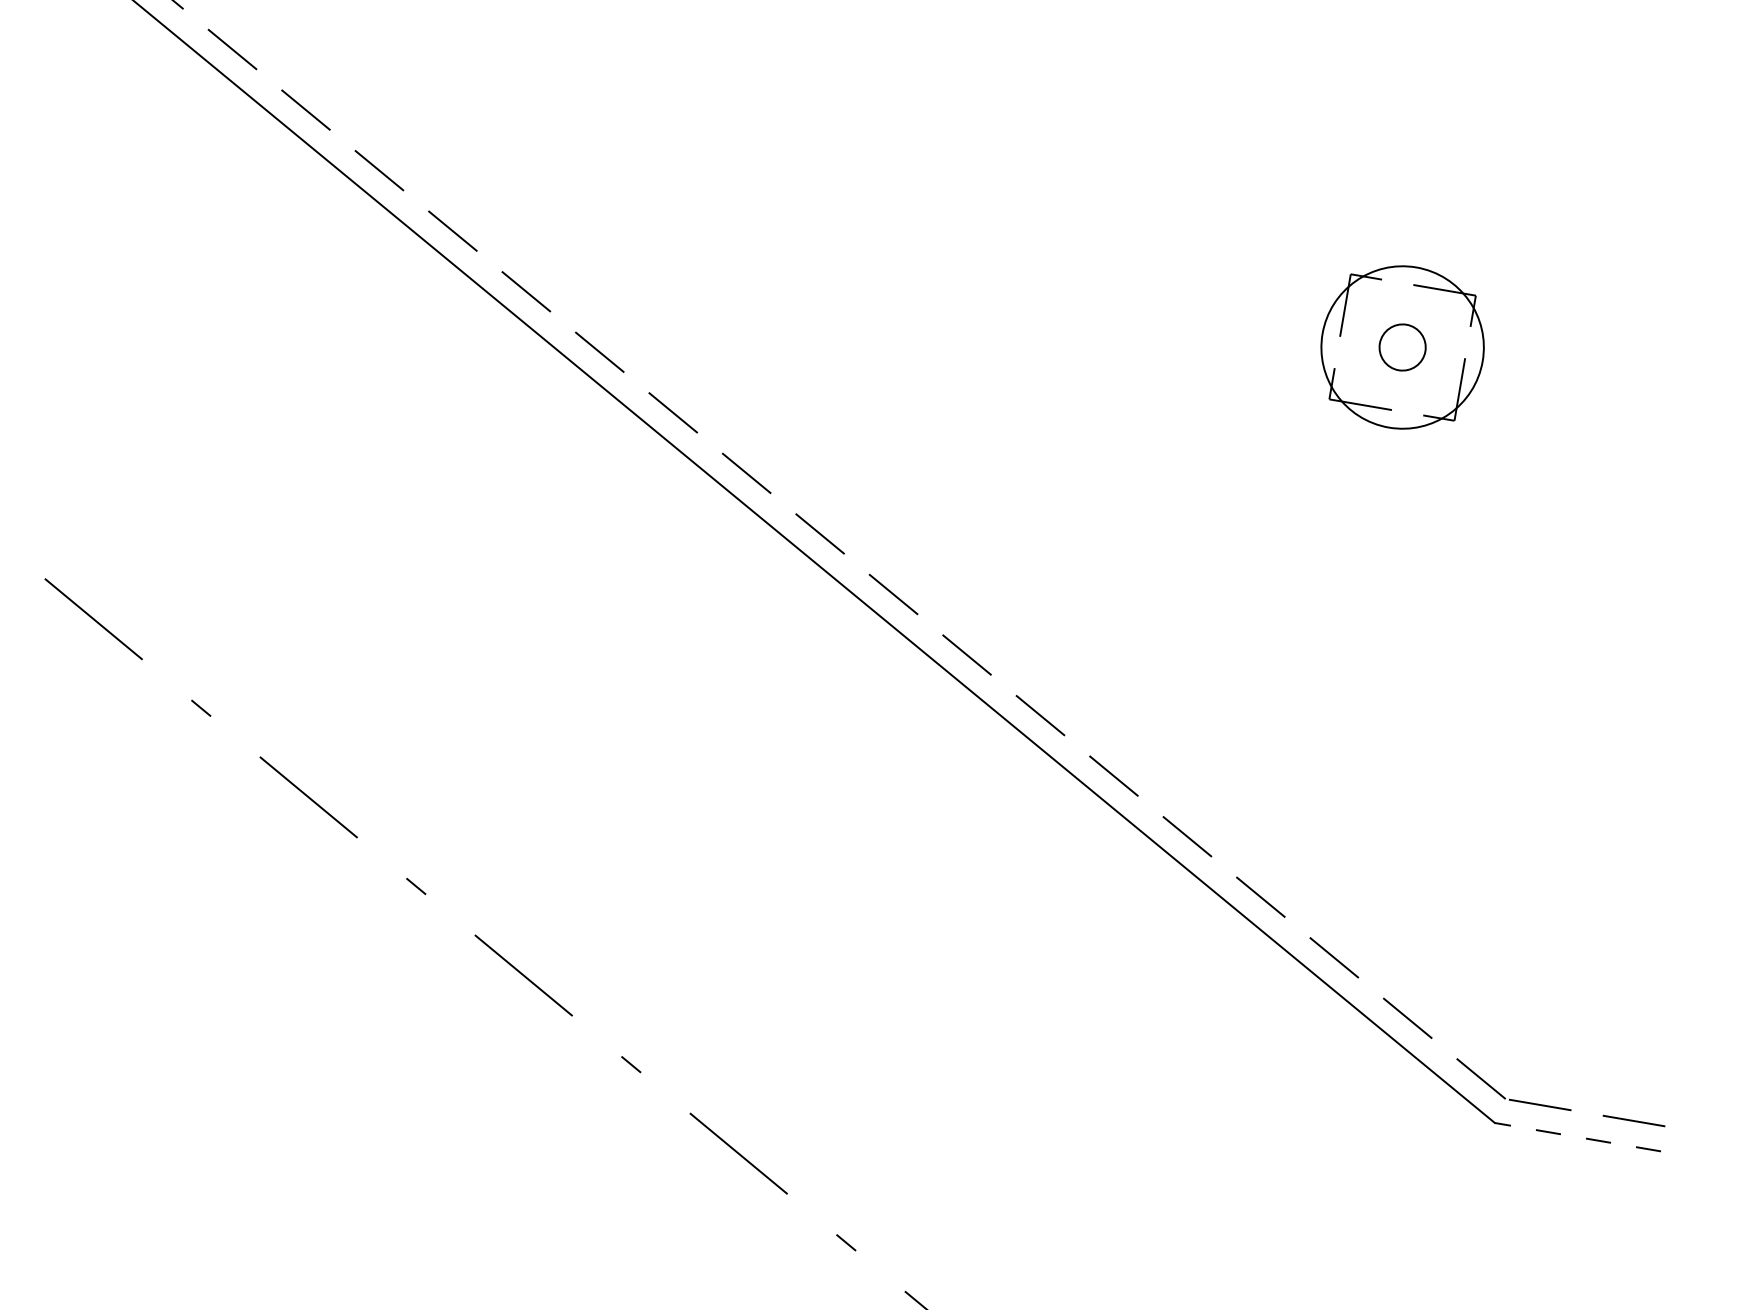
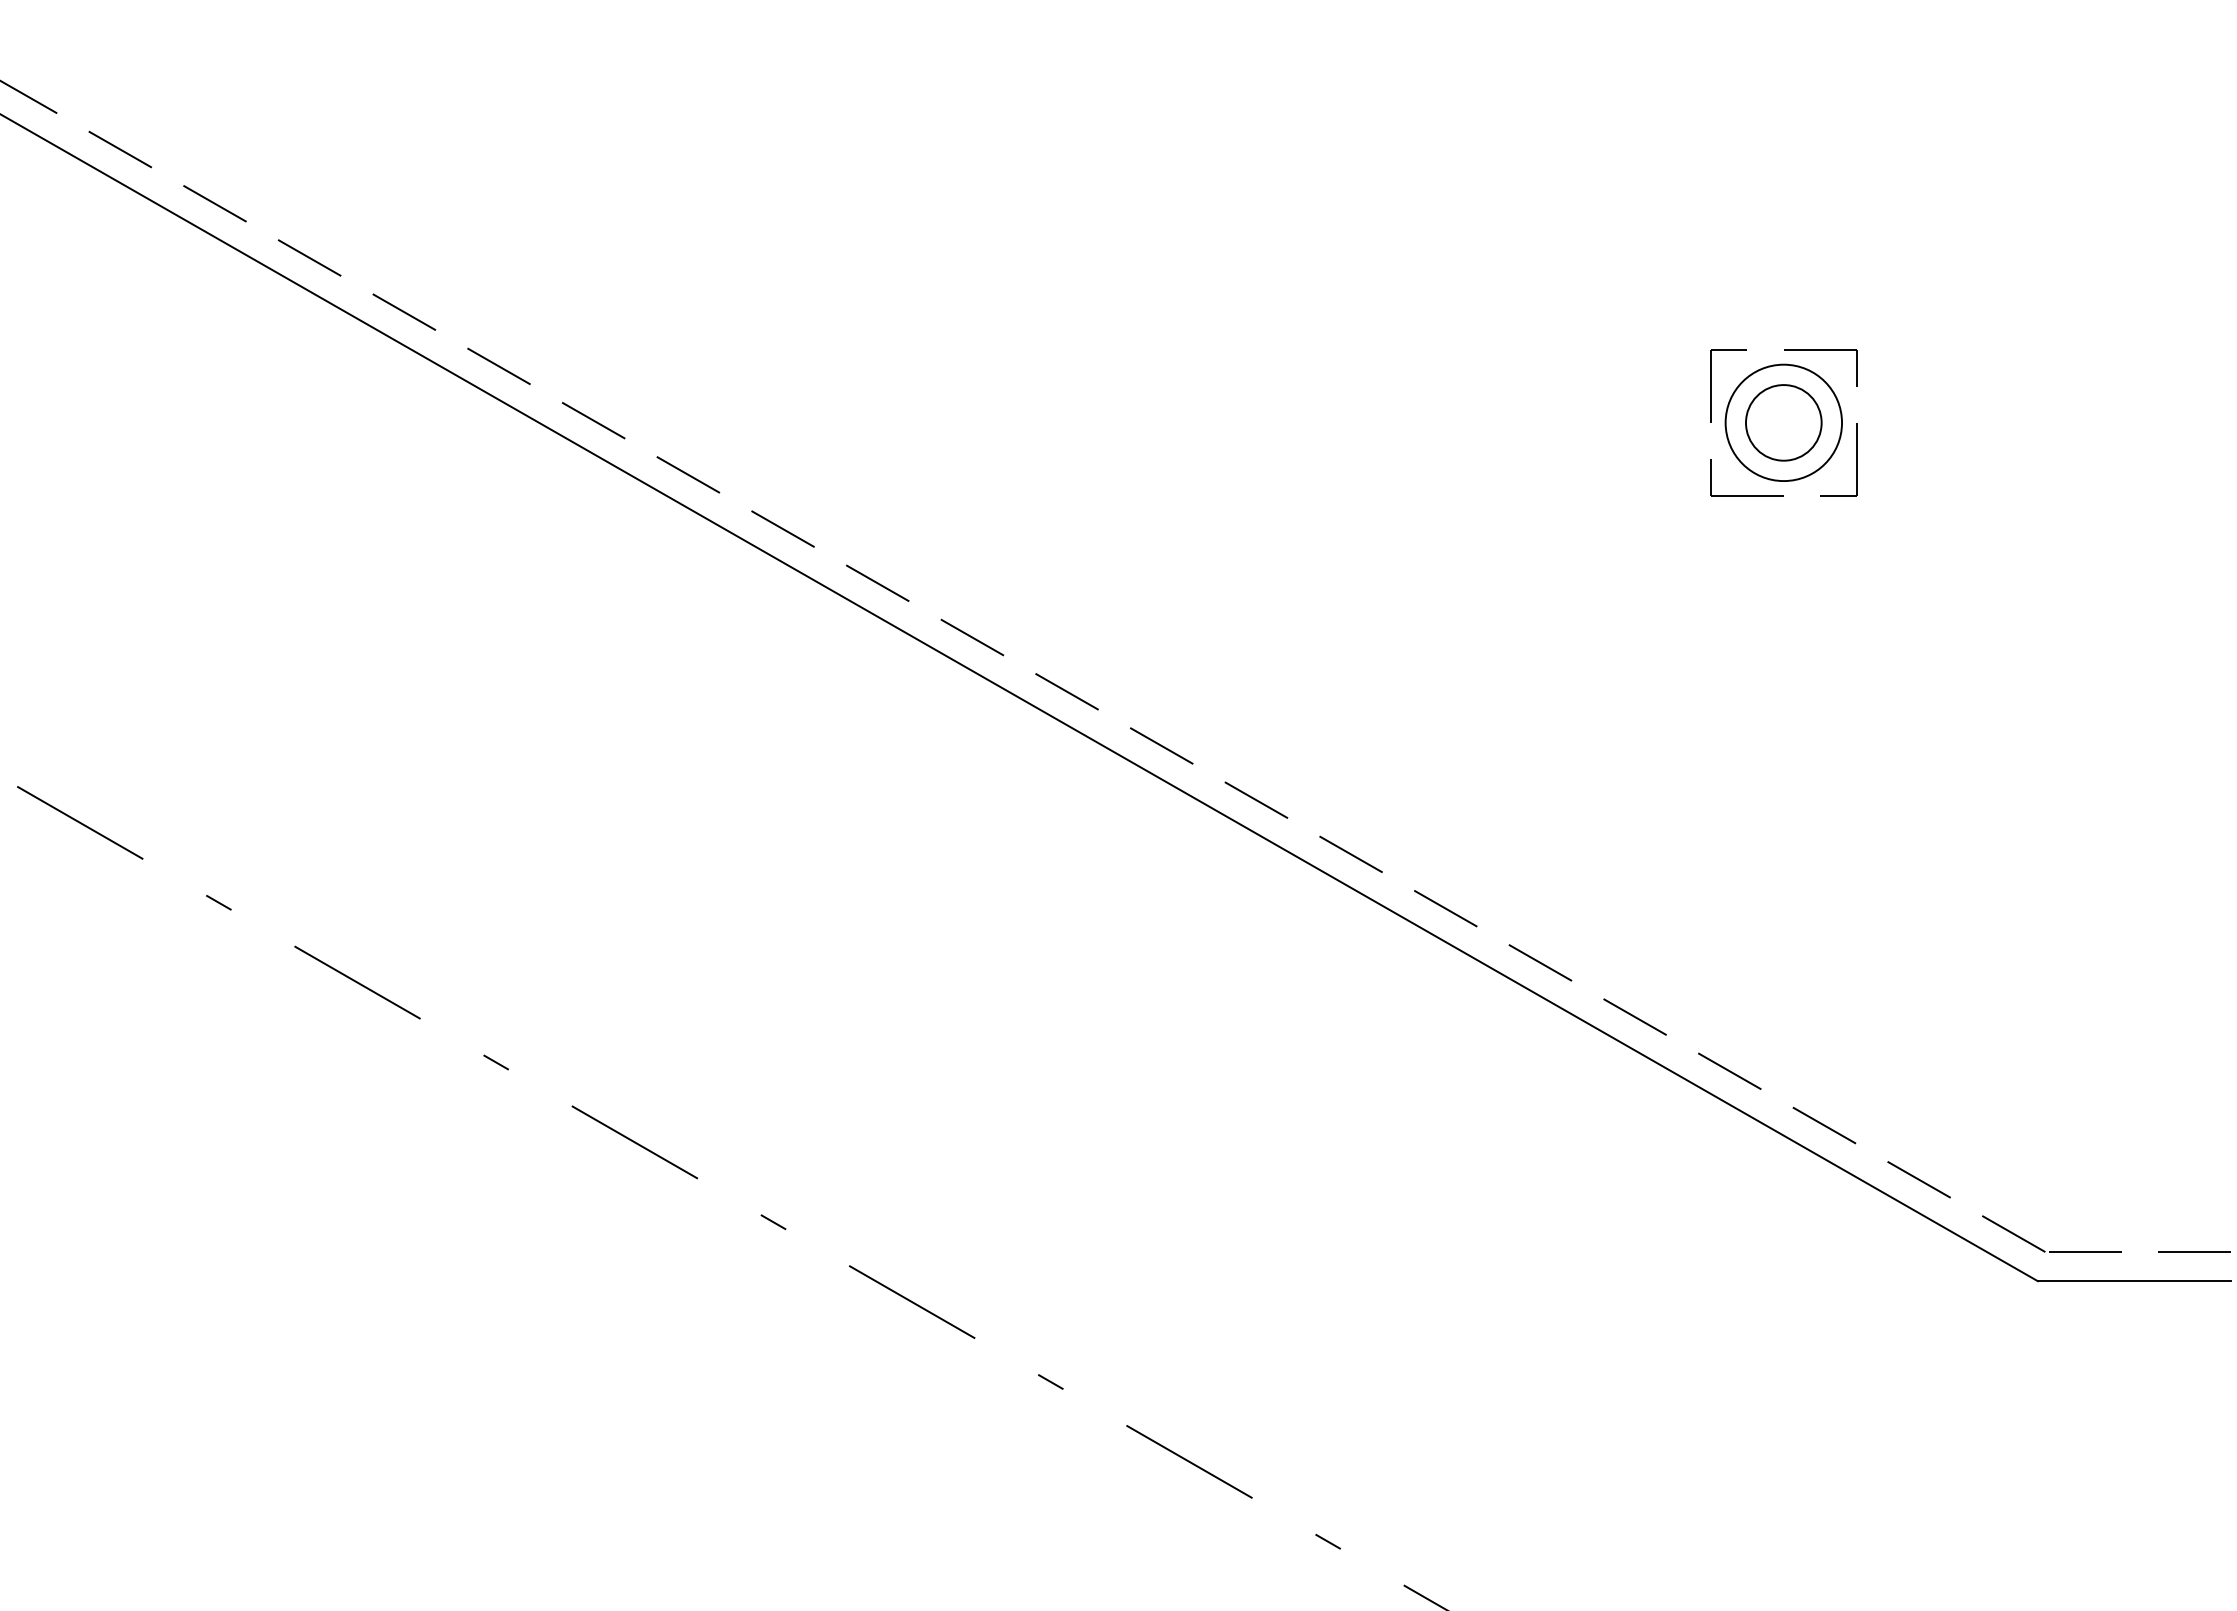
circle: (1402, 347) -> (1783, 422), size x0.62
circle: (1402, 347) -> (1783, 422), size x1.43
line: (1578, 1137) -> (2134, 1281), dashed -> solid

